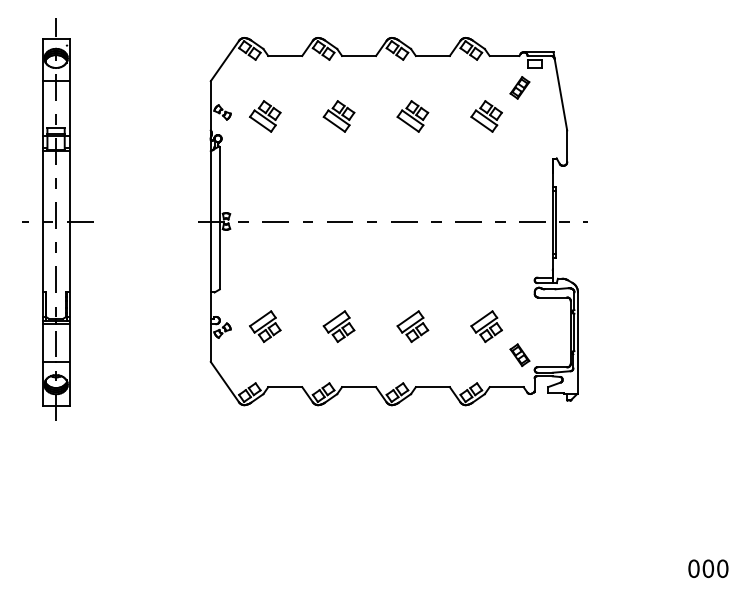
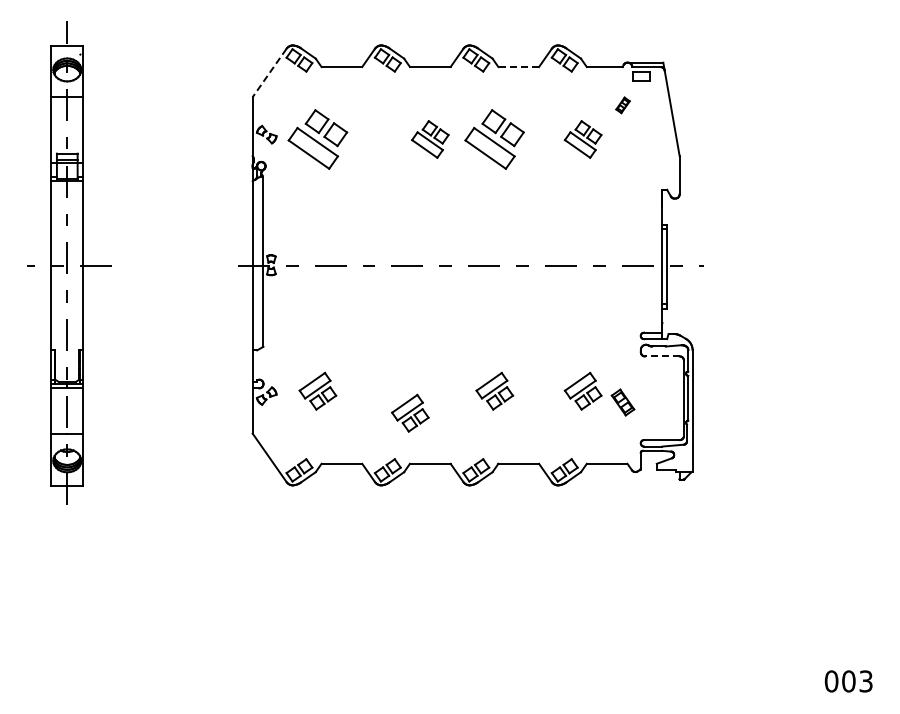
line: (432, 56) -> (518, 67), solid -> dashed
line: (224, 61) -> (269, 73), solid -> dashed
part: (519, 88) -> (622, 105), size x0.6
part: (264, 116) -> (317, 139), size x1.6
part: (339, 116) -> (430, 139), moved
part: (412, 116) -> (494, 139), size x1.6
line: (552, 297) -> (661, 356), solid -> dashed
part: (339, 325) -> (410, 412), moved
part: (519, 355) -> (622, 402), moved
text: (722, 568) -> (865, 681), 000 -> 003

